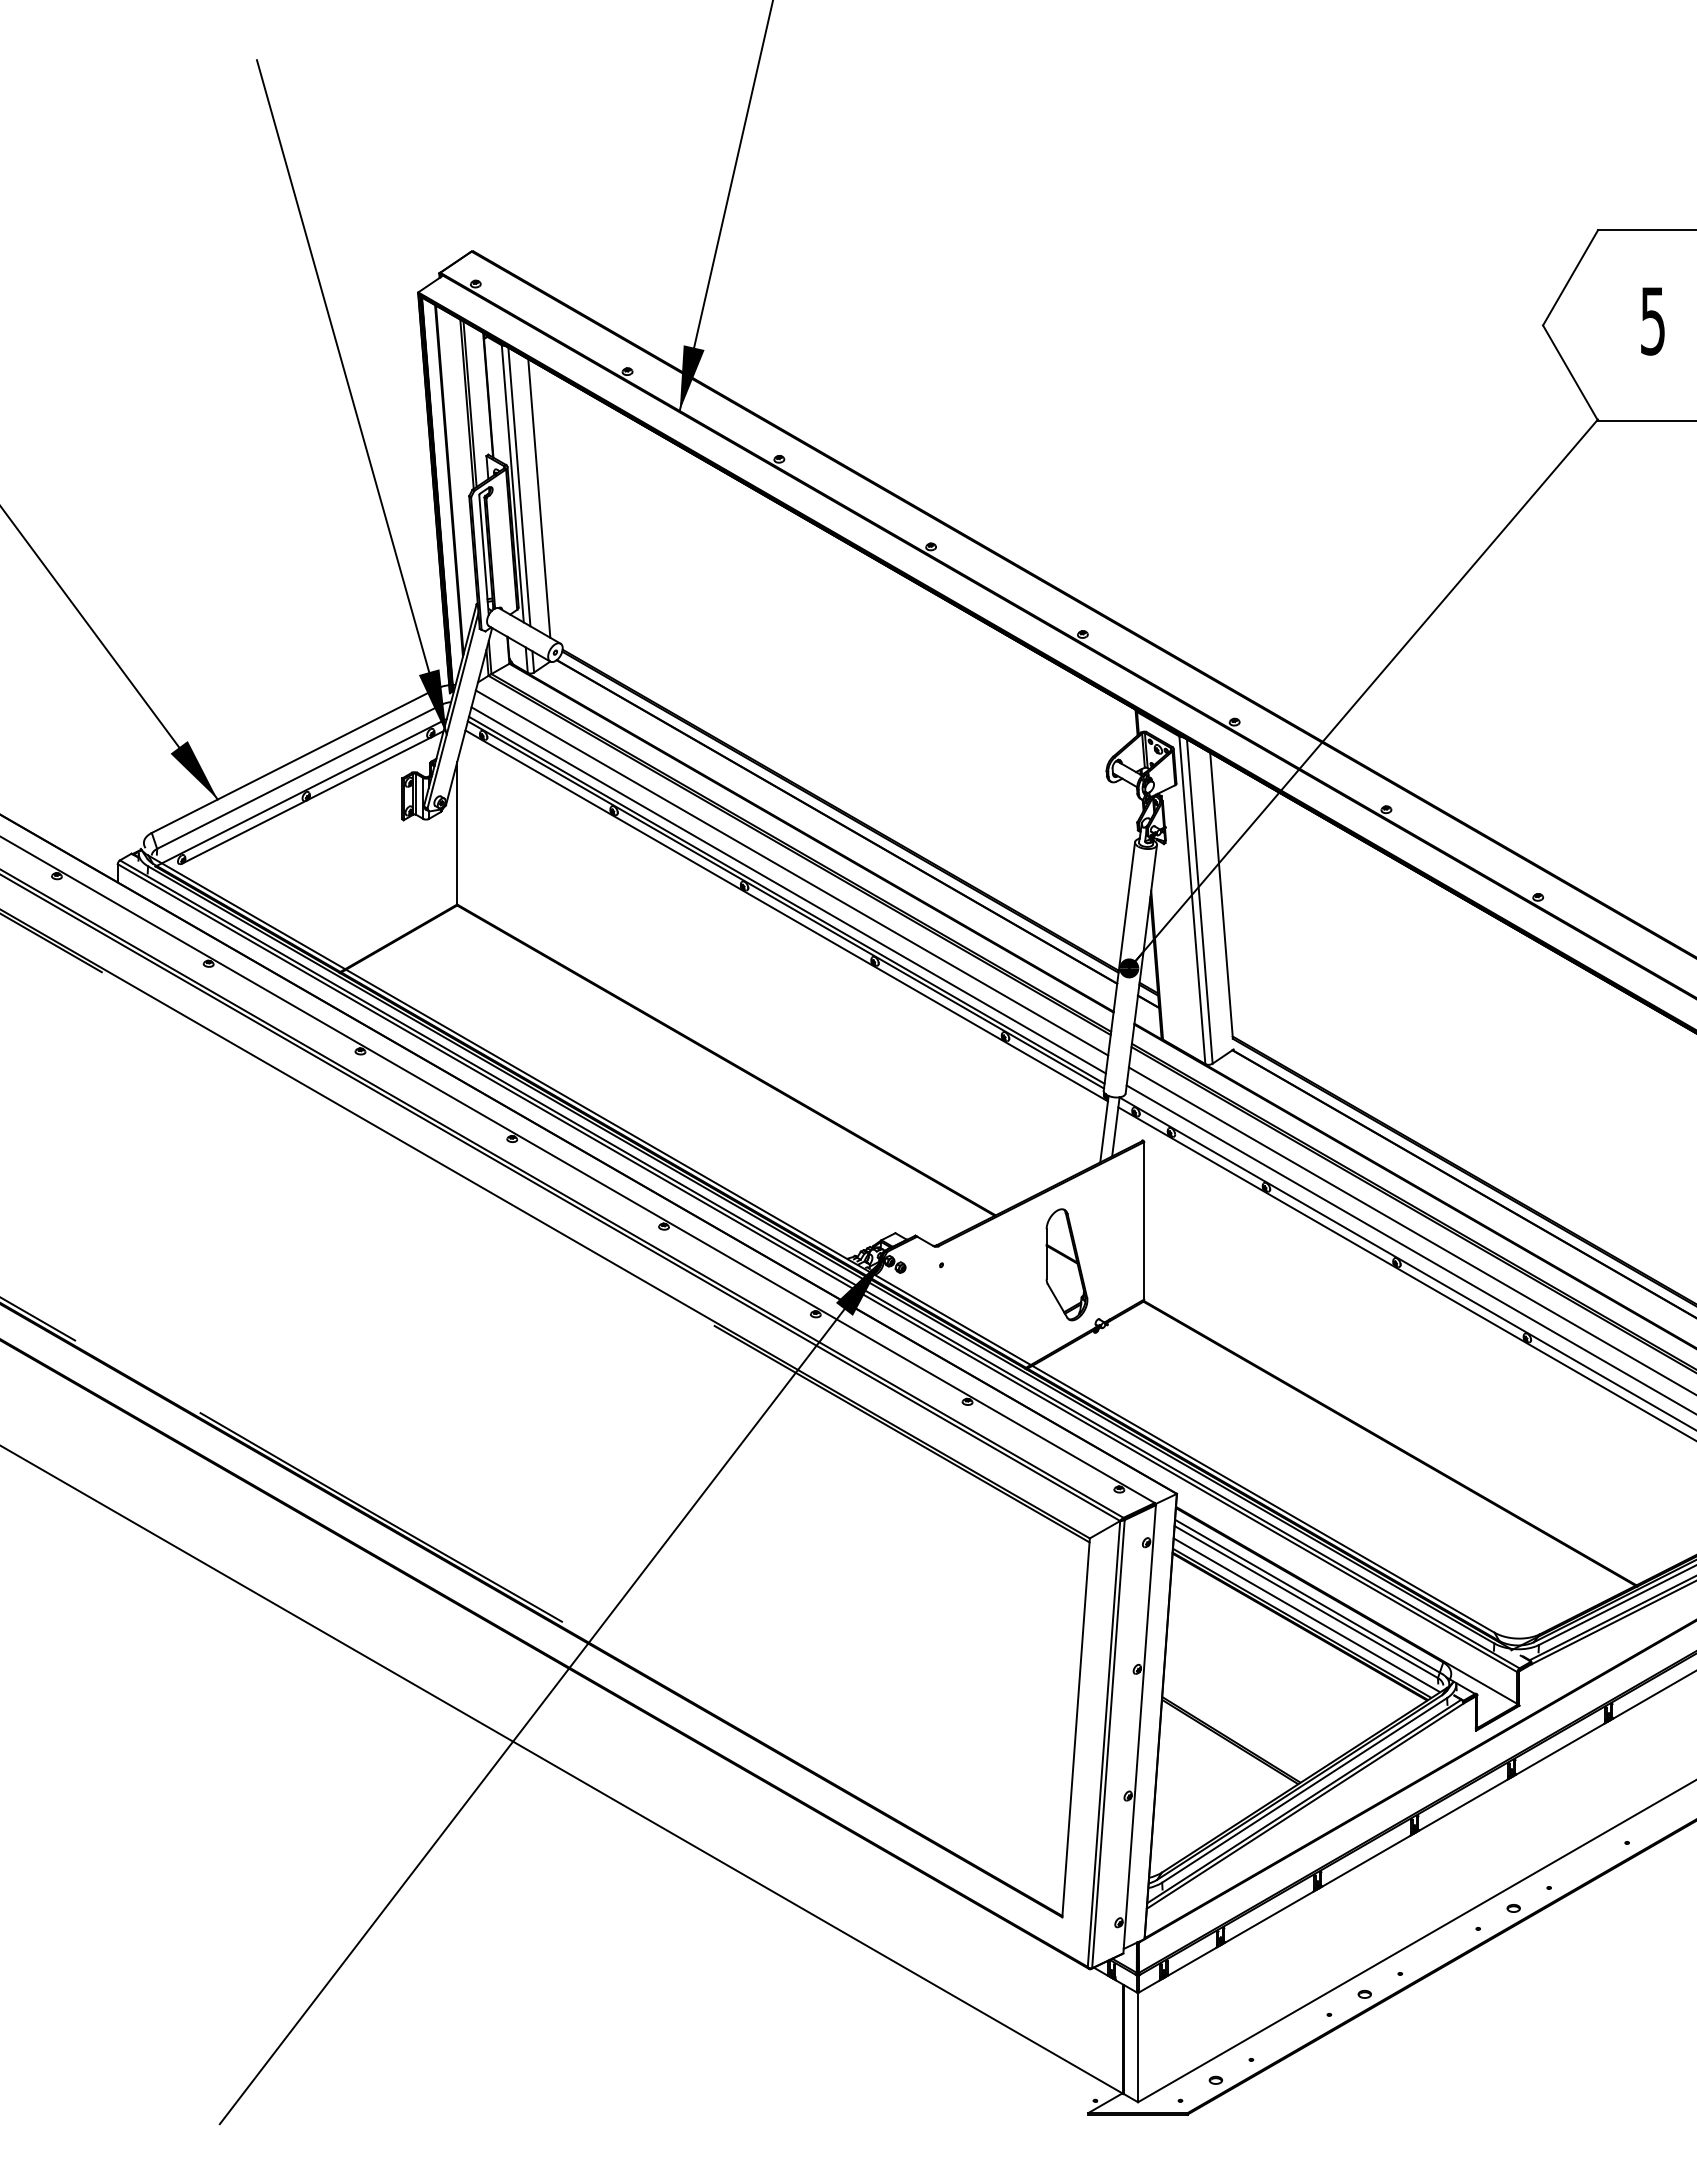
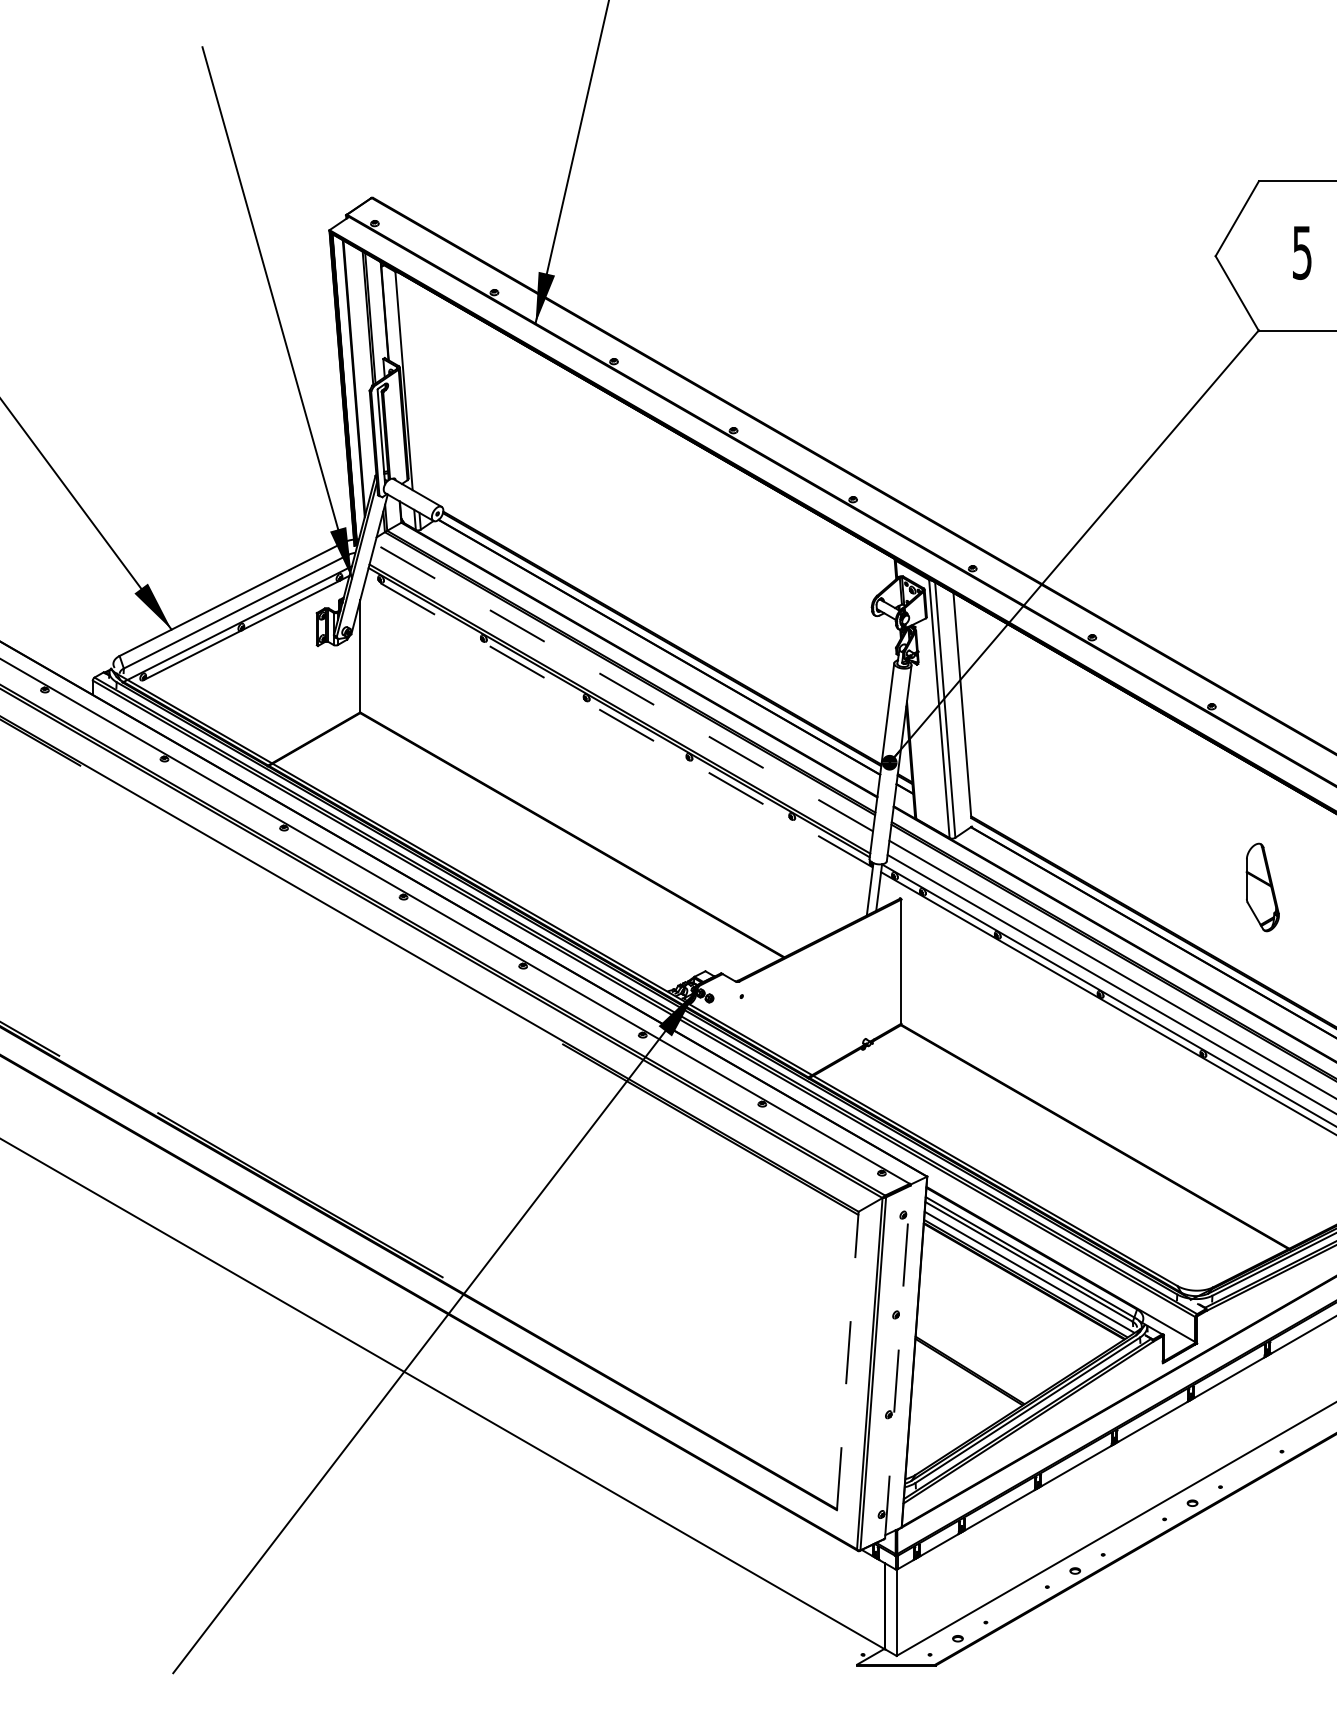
line: (519, 486) -> (409, 383), removed
line: (539, 498) -> (425, 392), removed
line: (791, 872) -> (623, 687), solid -> dashed
line: (788, 890) -> (621, 701), removed
line: (786, 915) -> (619, 721), solid -> dashed
part: (1066, 1264) -> (1262, 887), moved
line: (1076, 1727) -> (848, 1360), solid -> dashed
line: (1139, 1729) -> (897, 1362), solid -> dashed

